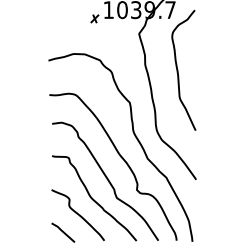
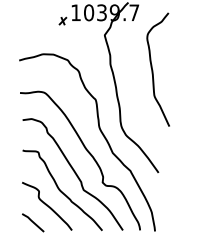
curve: (178, 69) -> (153, 68), moved

